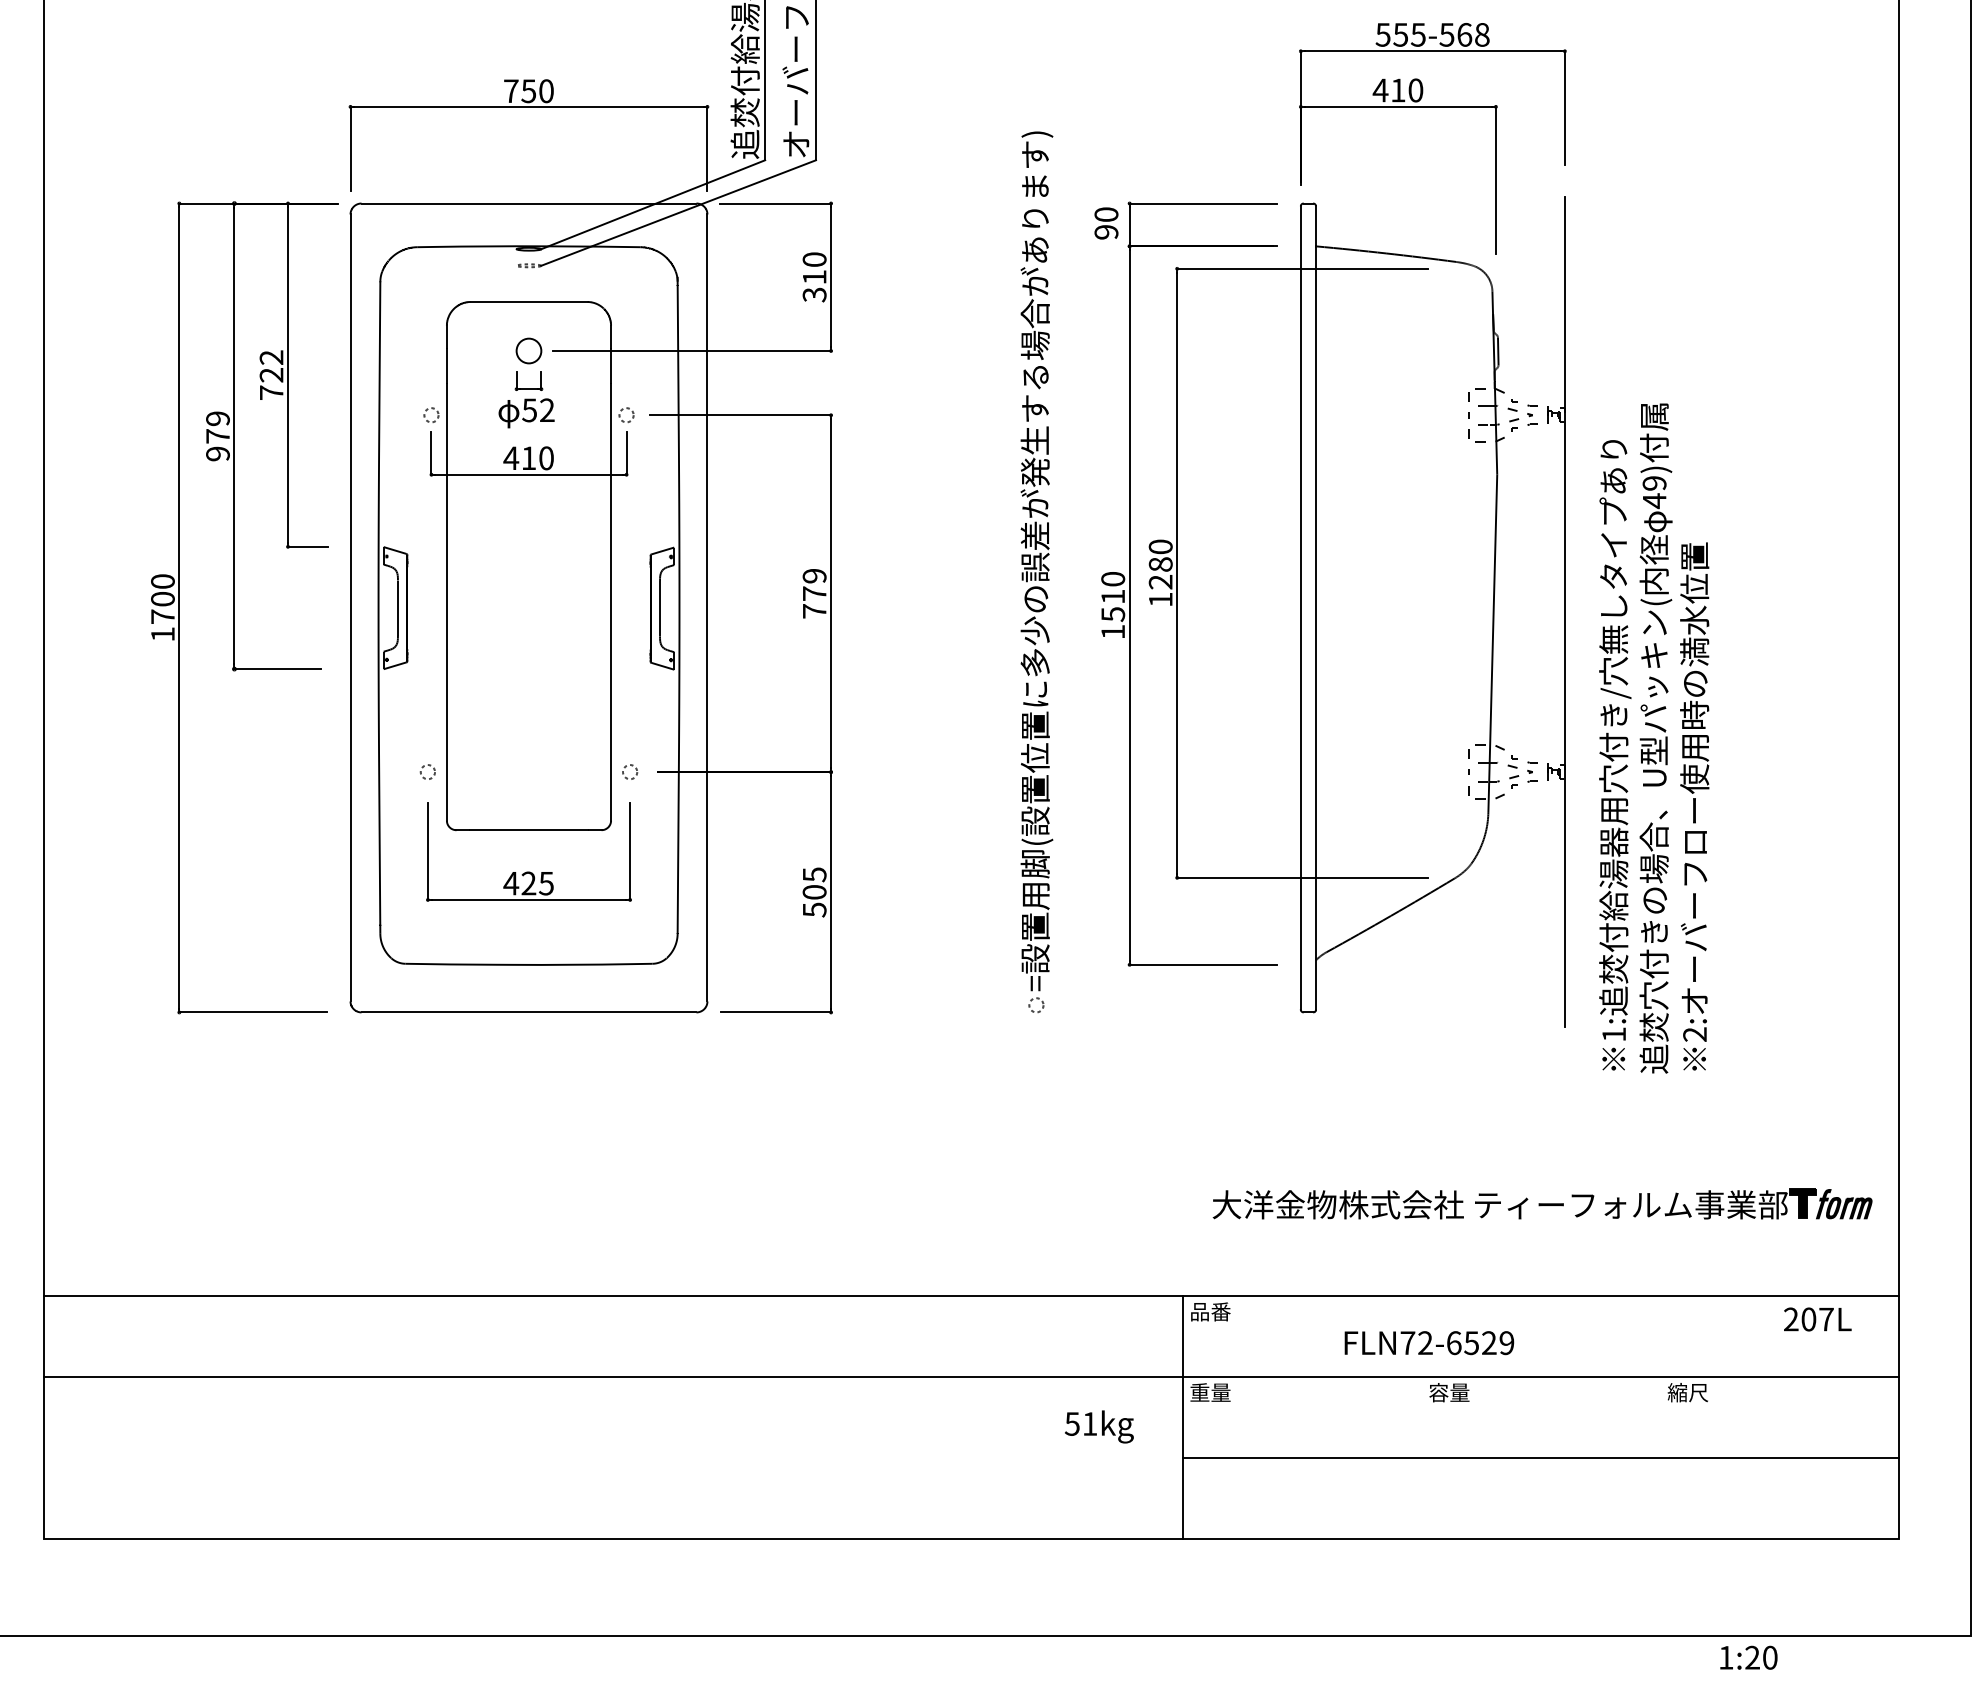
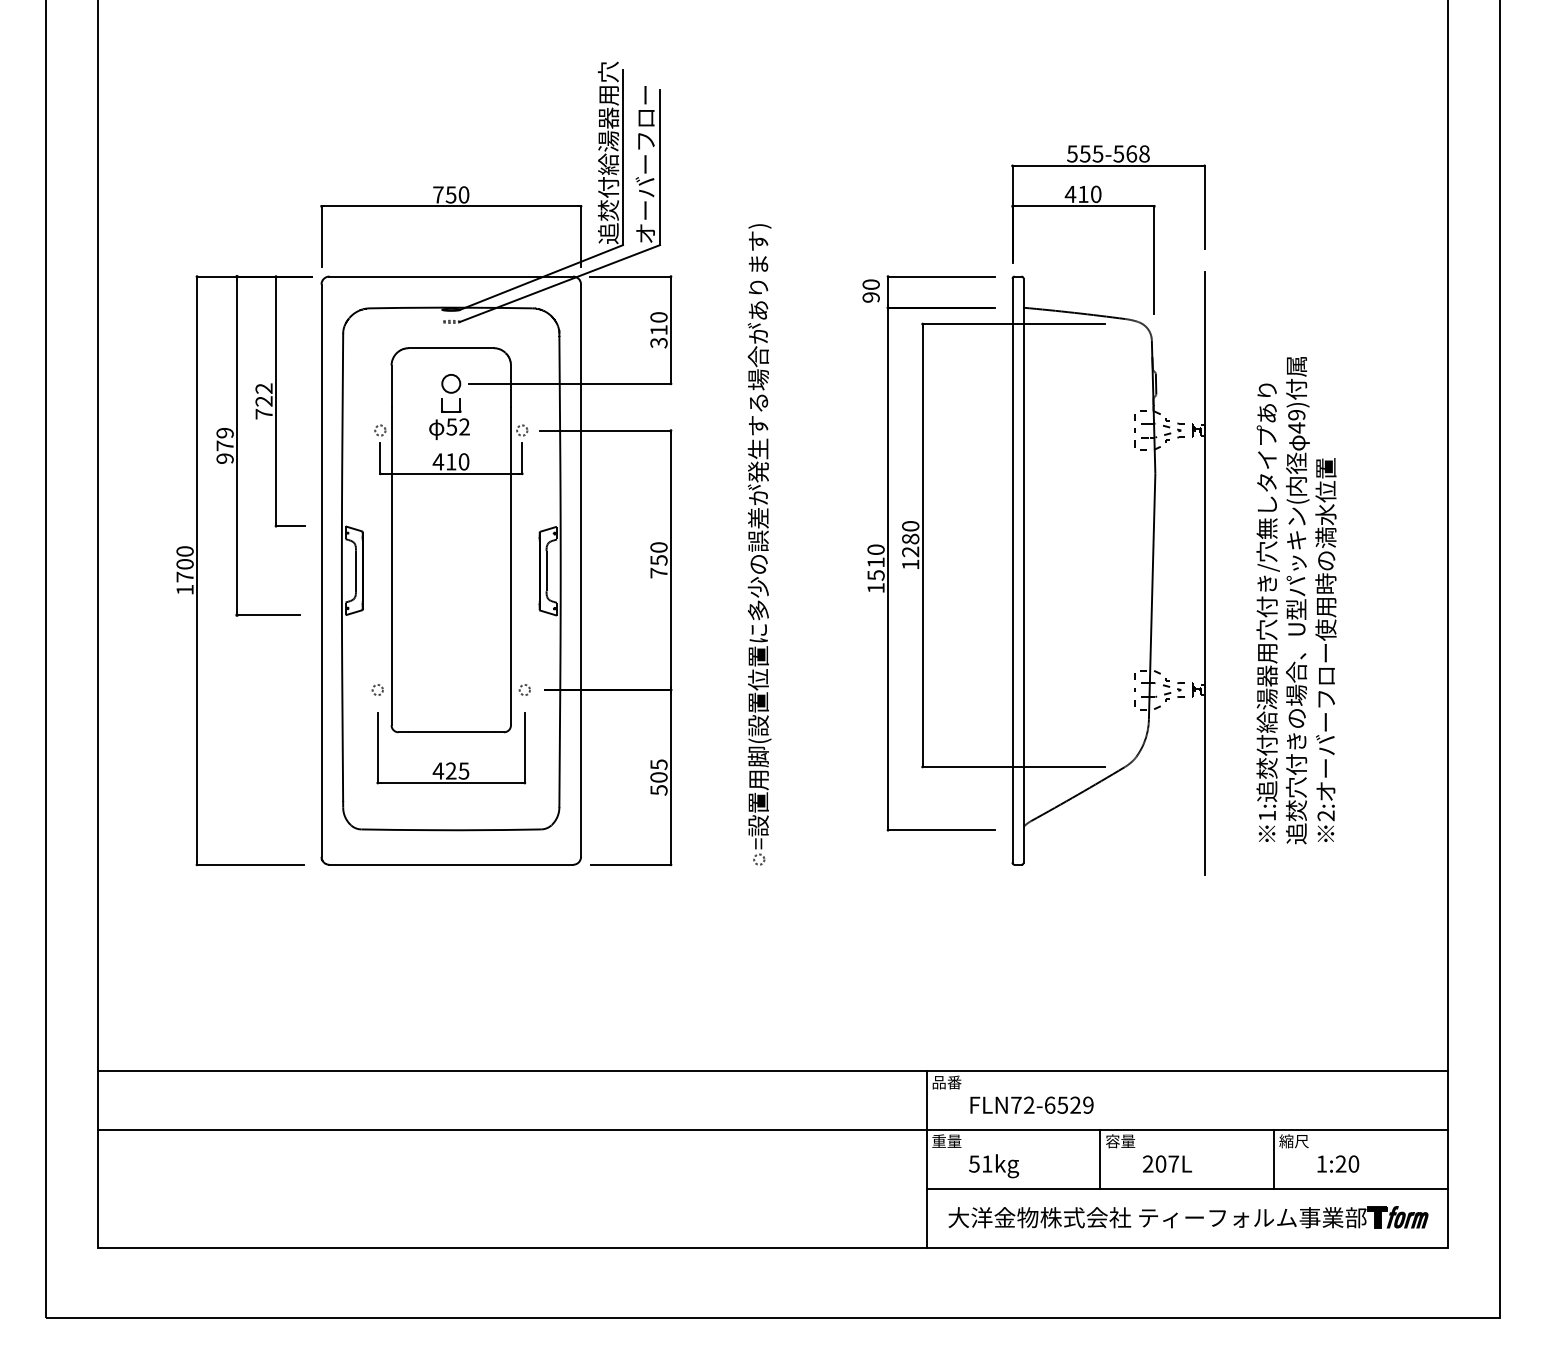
part: (1036, 571) -> (759, 544), moved
text: (813, 584) -> (658, 553), 779 -> 750
text: (1654, 738) -> (1296, 600), moved
part: (1542, 1204) -> (1188, 1217), moved
text: (1817, 1318) -> (1167, 1163), moved
text: (1428, 1342) -> (1031, 1104), moved
line: (1421, 1417) -> (1100, 1159), added
line: (1661, 1417) -> (1274, 1159), added
text: (1099, 1427) -> (994, 1166), moved
text: (1749, 1656) -> (1338, 1163), moved

